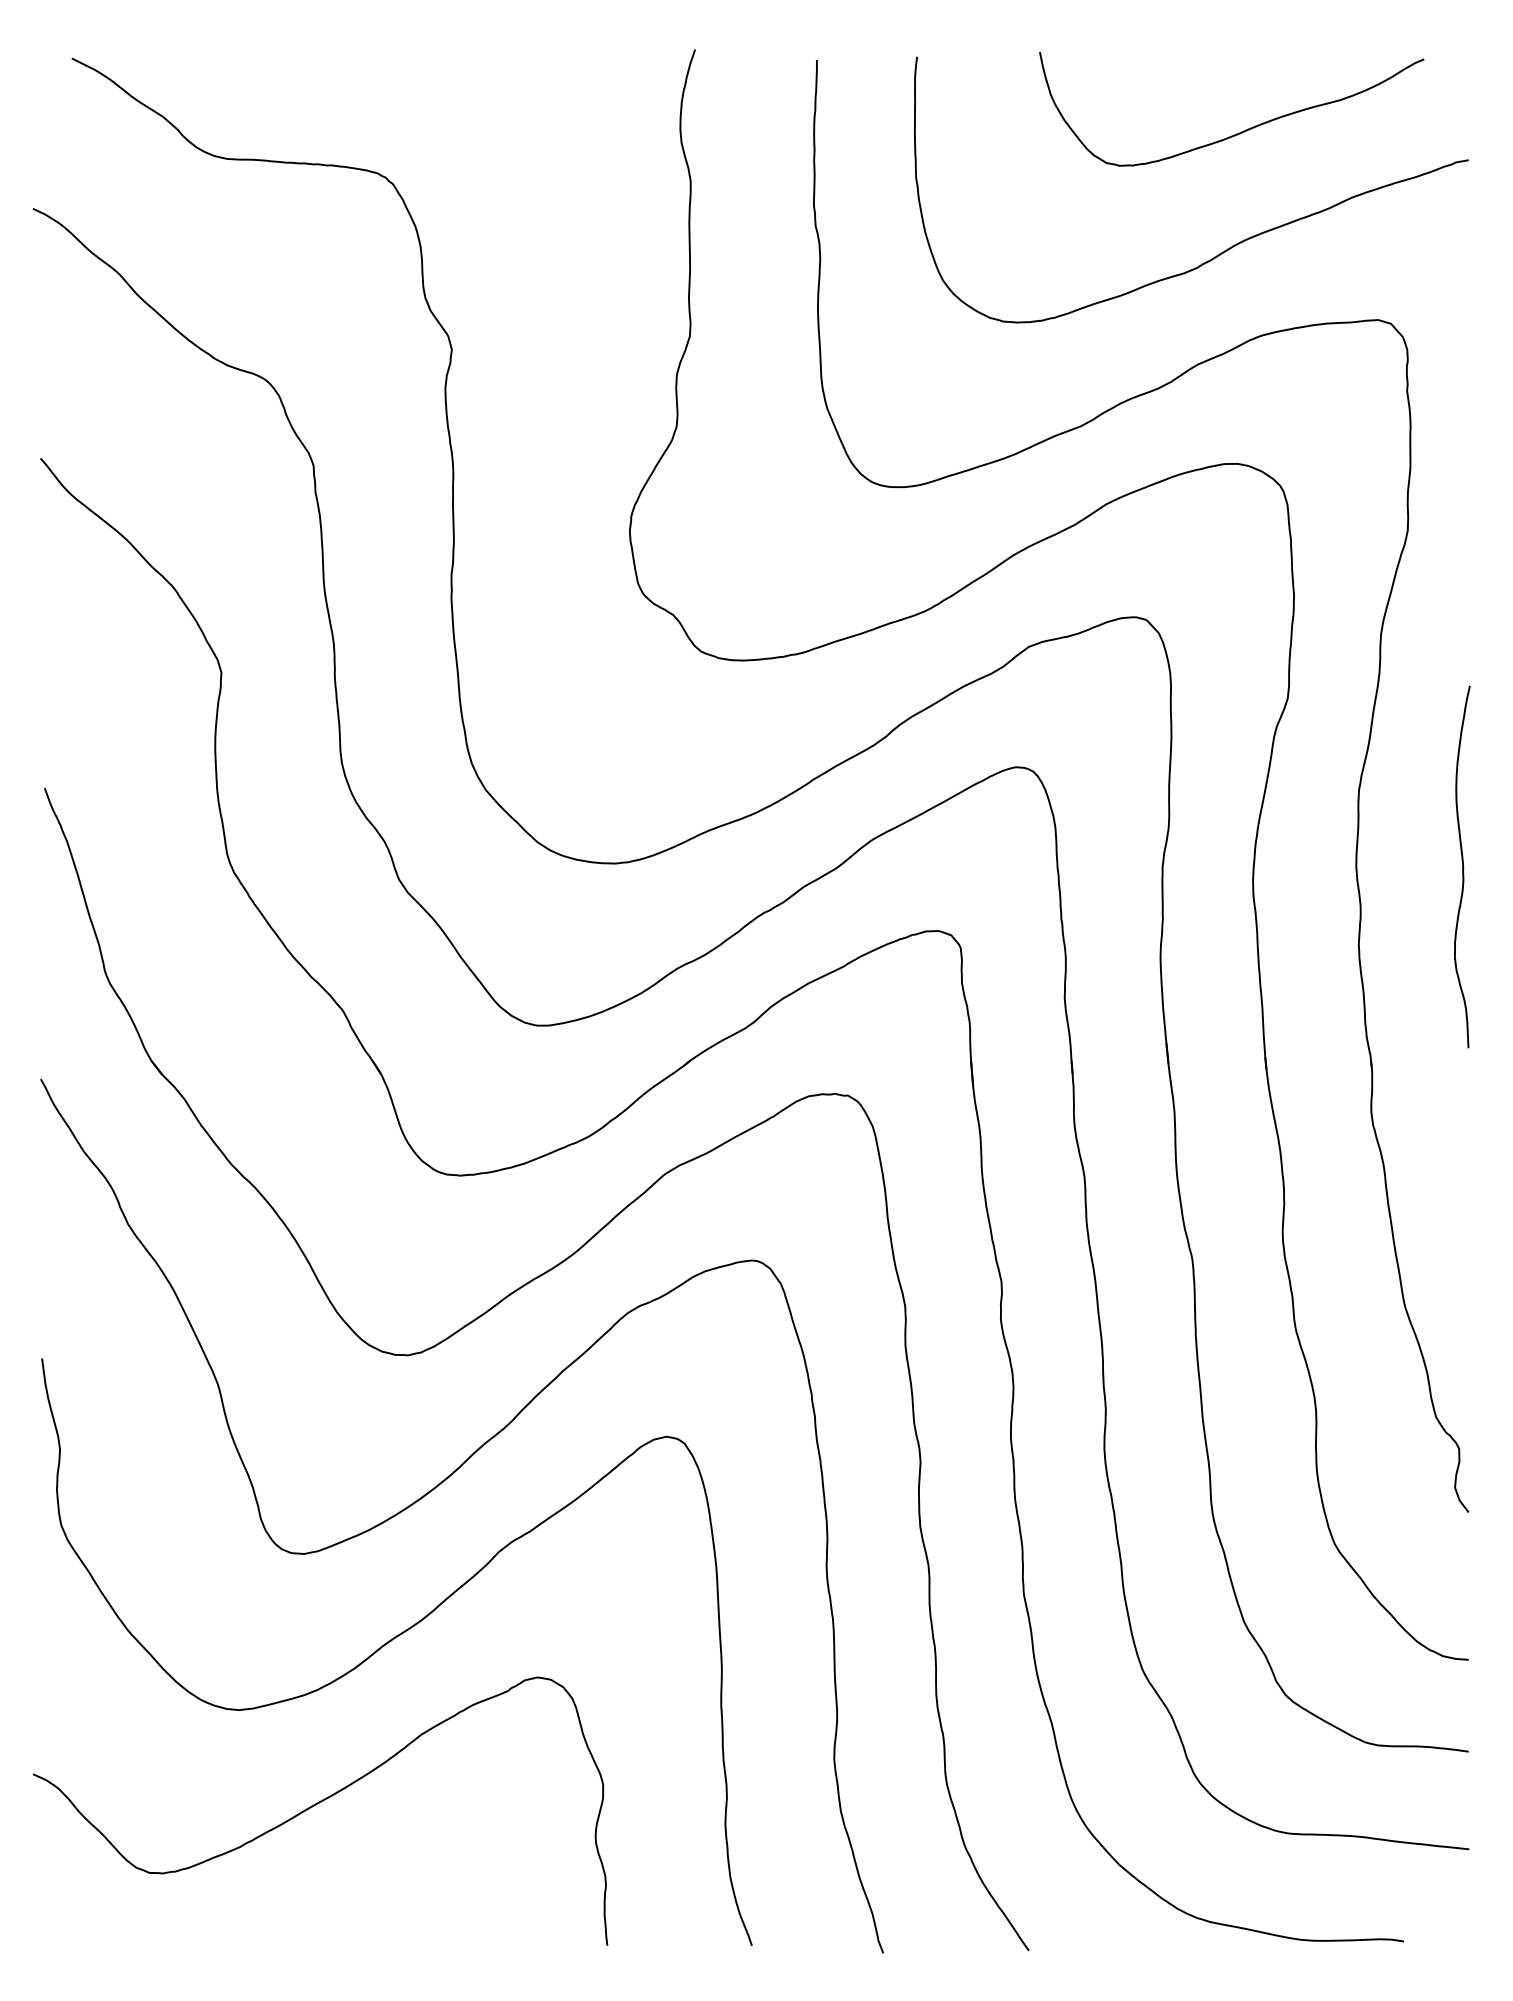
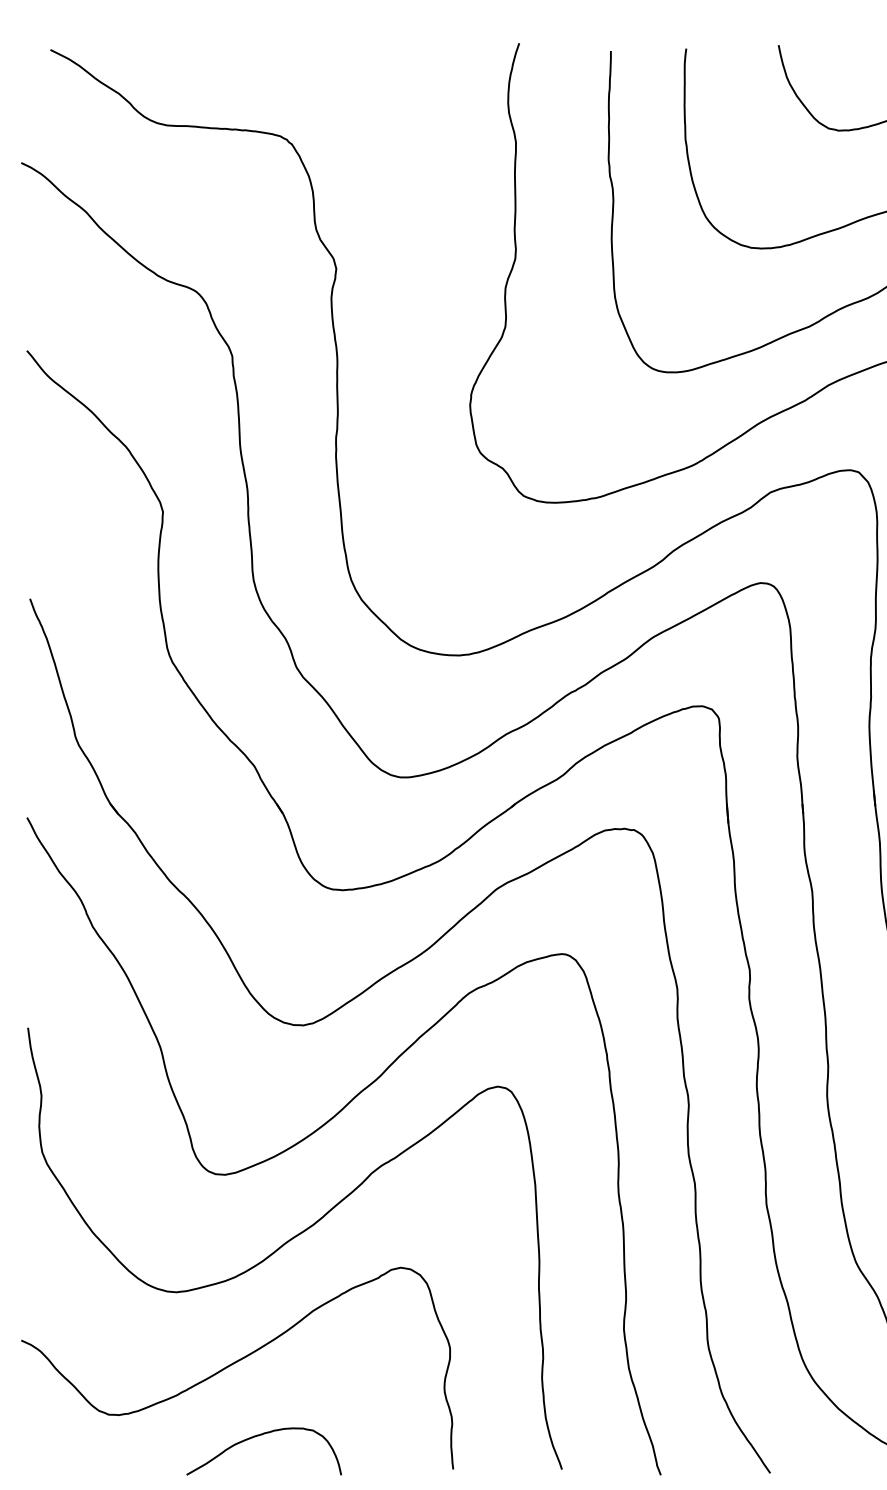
curve: (348, 1901) -> (258, 1436), added

